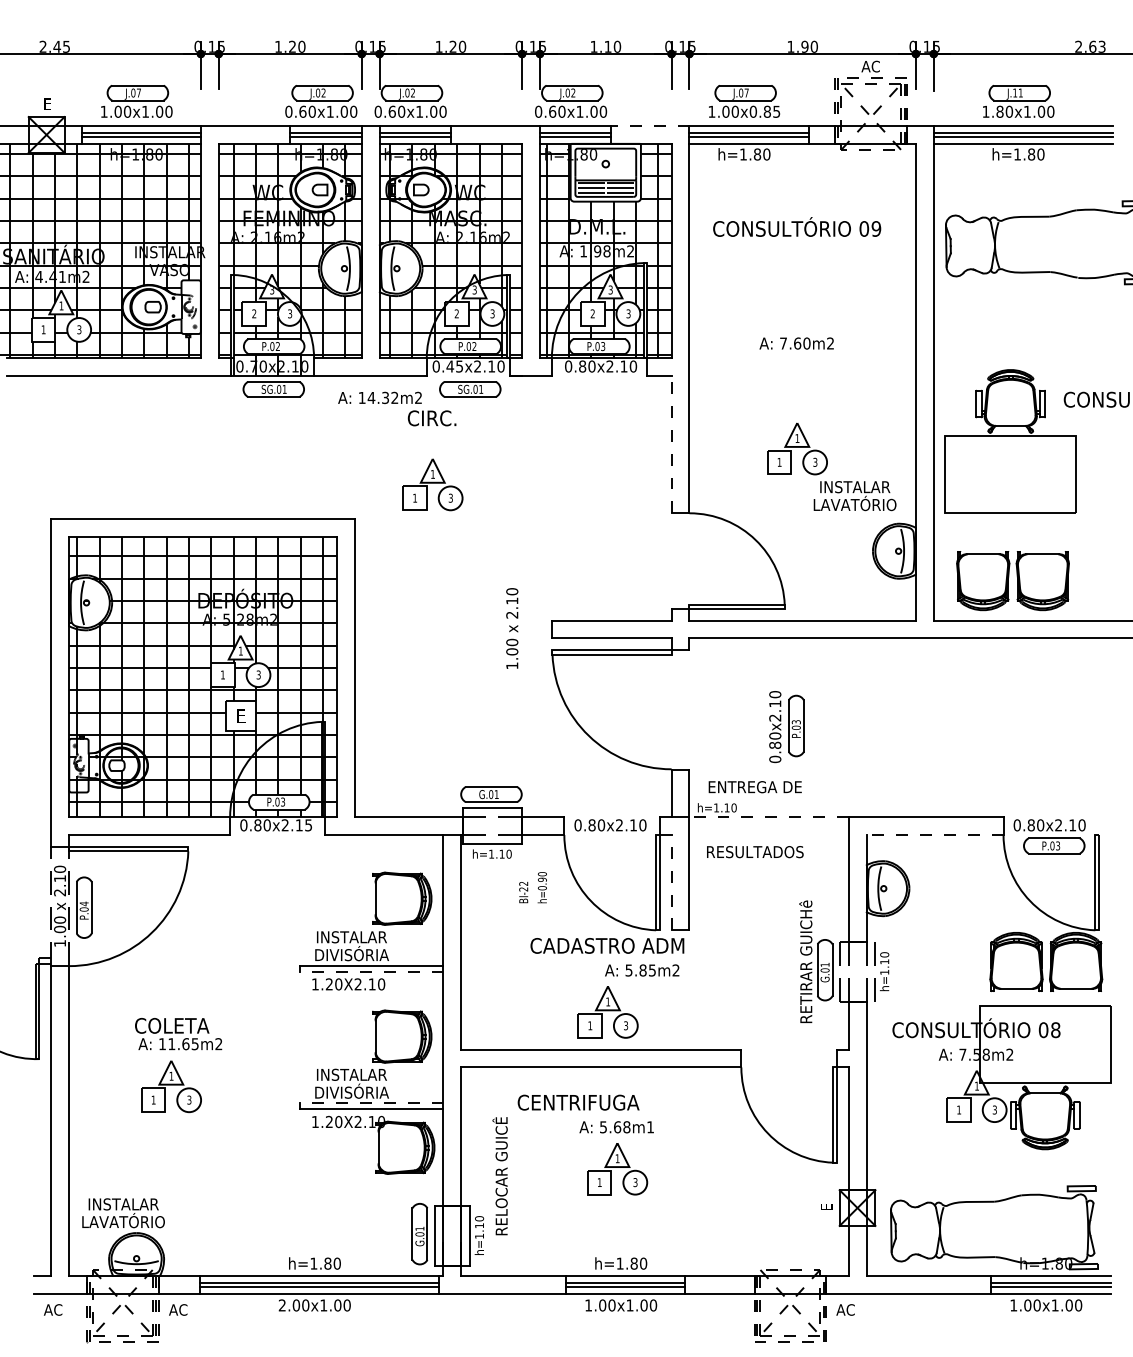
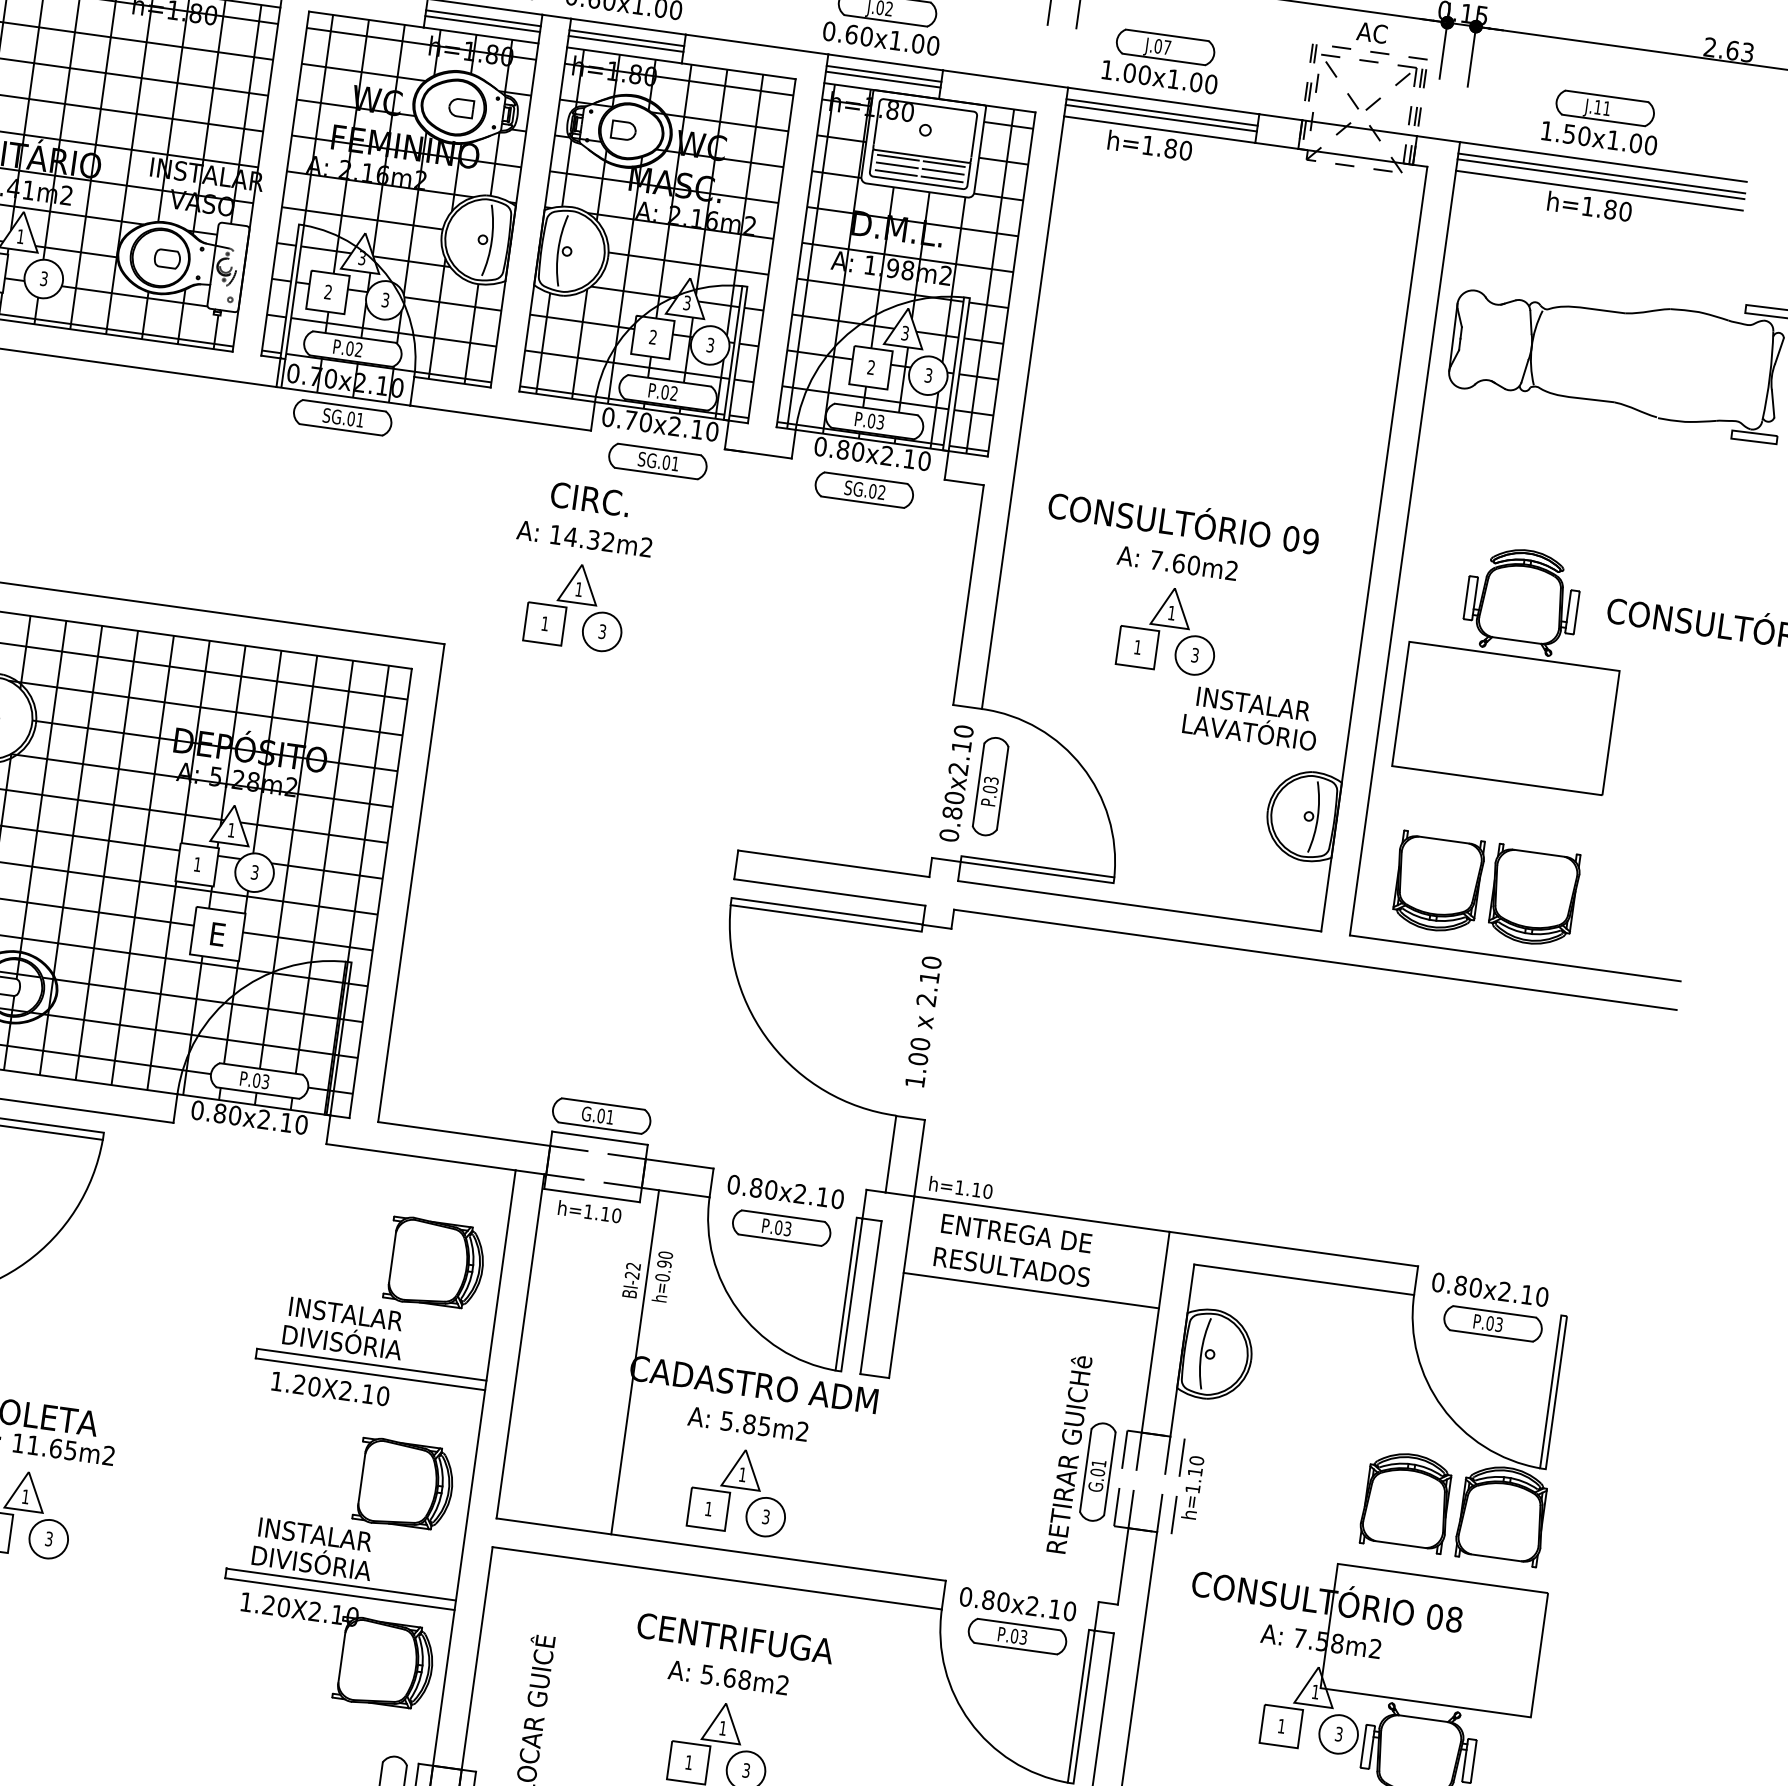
text: (764, 111) -> (1191, 81), 1.00x0.85 -> 1.00x1.00
text: (999, 111) -> (1568, 133), 1.80x1.00 -> 1.50x1.00
line: (650, 125) -> (1005, 78), dashed -> solid
text: (797, 226) -> (1184, 520), moved
text: (796, 343) -> (1177, 563), moved
text: (454, 366) -> (637, 421), 0.45x2.10 -> 0.70x2.10
part: (598, 389) -> (863, 490), added
text: (379, 397) -> (583, 538), moved
line: (671, 444) -> (968, 594), dashed -> solid
text: (512, 628) -> (923, 1021), moved
part: (786, 727) -> (974, 786), moved
text: (754, 787) -> (1015, 1233), moved
line: (769, 817) -> (1042, 1214), dashed -> solid
text: (308, 825) -> (301, 1125), 0.80x2.15 -> 0.80x2.10
line: (935, 835) -> (1304, 1280), dashed -> solid
part: (610, 847) -> (780, 1227), added
line: (768, 864) -> (1030, 1289), added
line: (671, 882) -> (870, 1297), dashed -> solid
line: (532, 942) -> (634, 1362), added
text: (642, 970) -> (748, 1424), moved
line: (371, 972) -> (369, 1374), dashed -> solid
part: (787, 1068) -> (1015, 1621), added
text: (578, 1102) -> (735, 1638), moved
line: (371, 1103) -> (340, 1584), dashed -> solid
text: (650, 1127) -> (782, 1685), 5.68m1 -> 5.68m2

